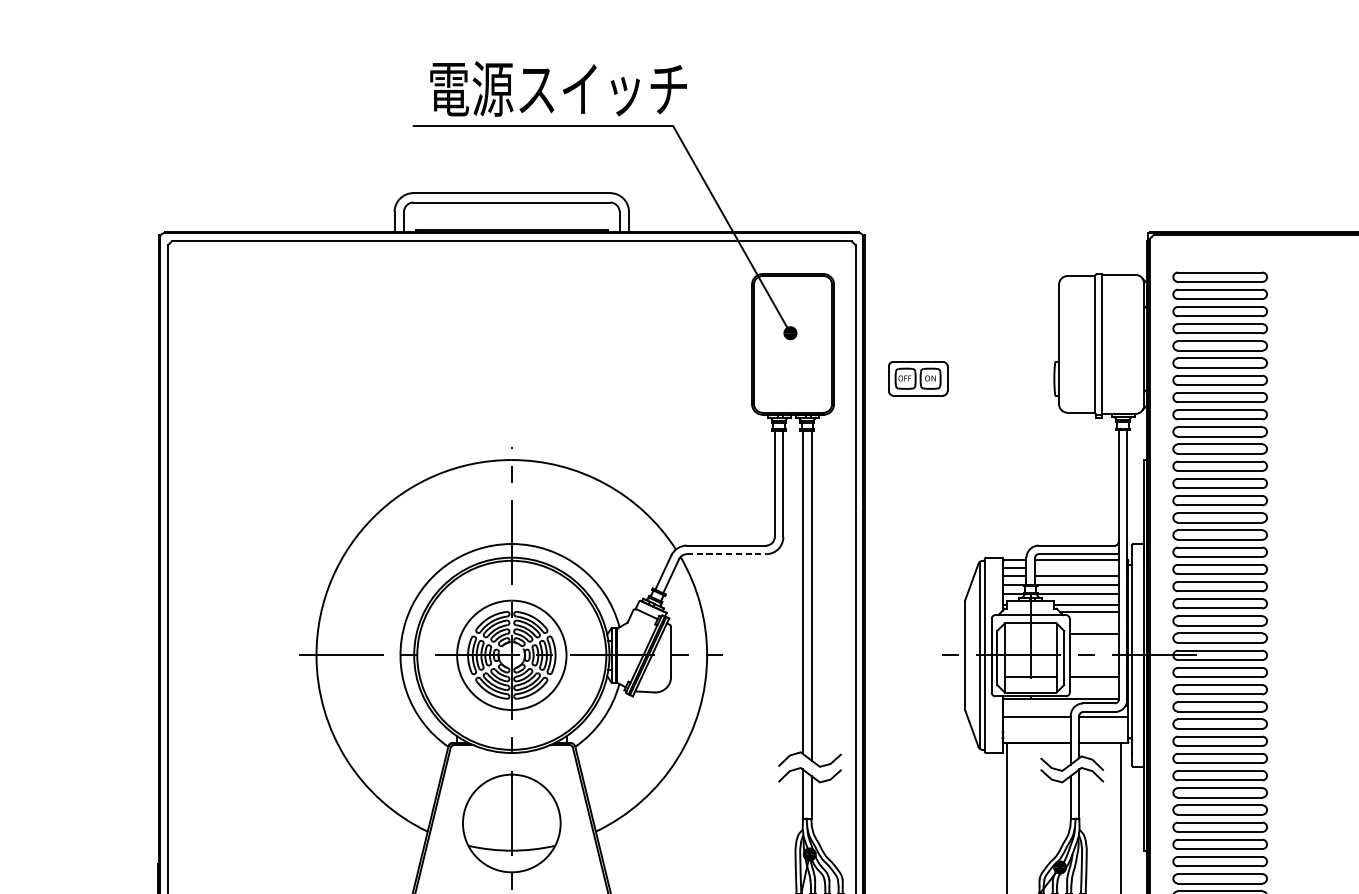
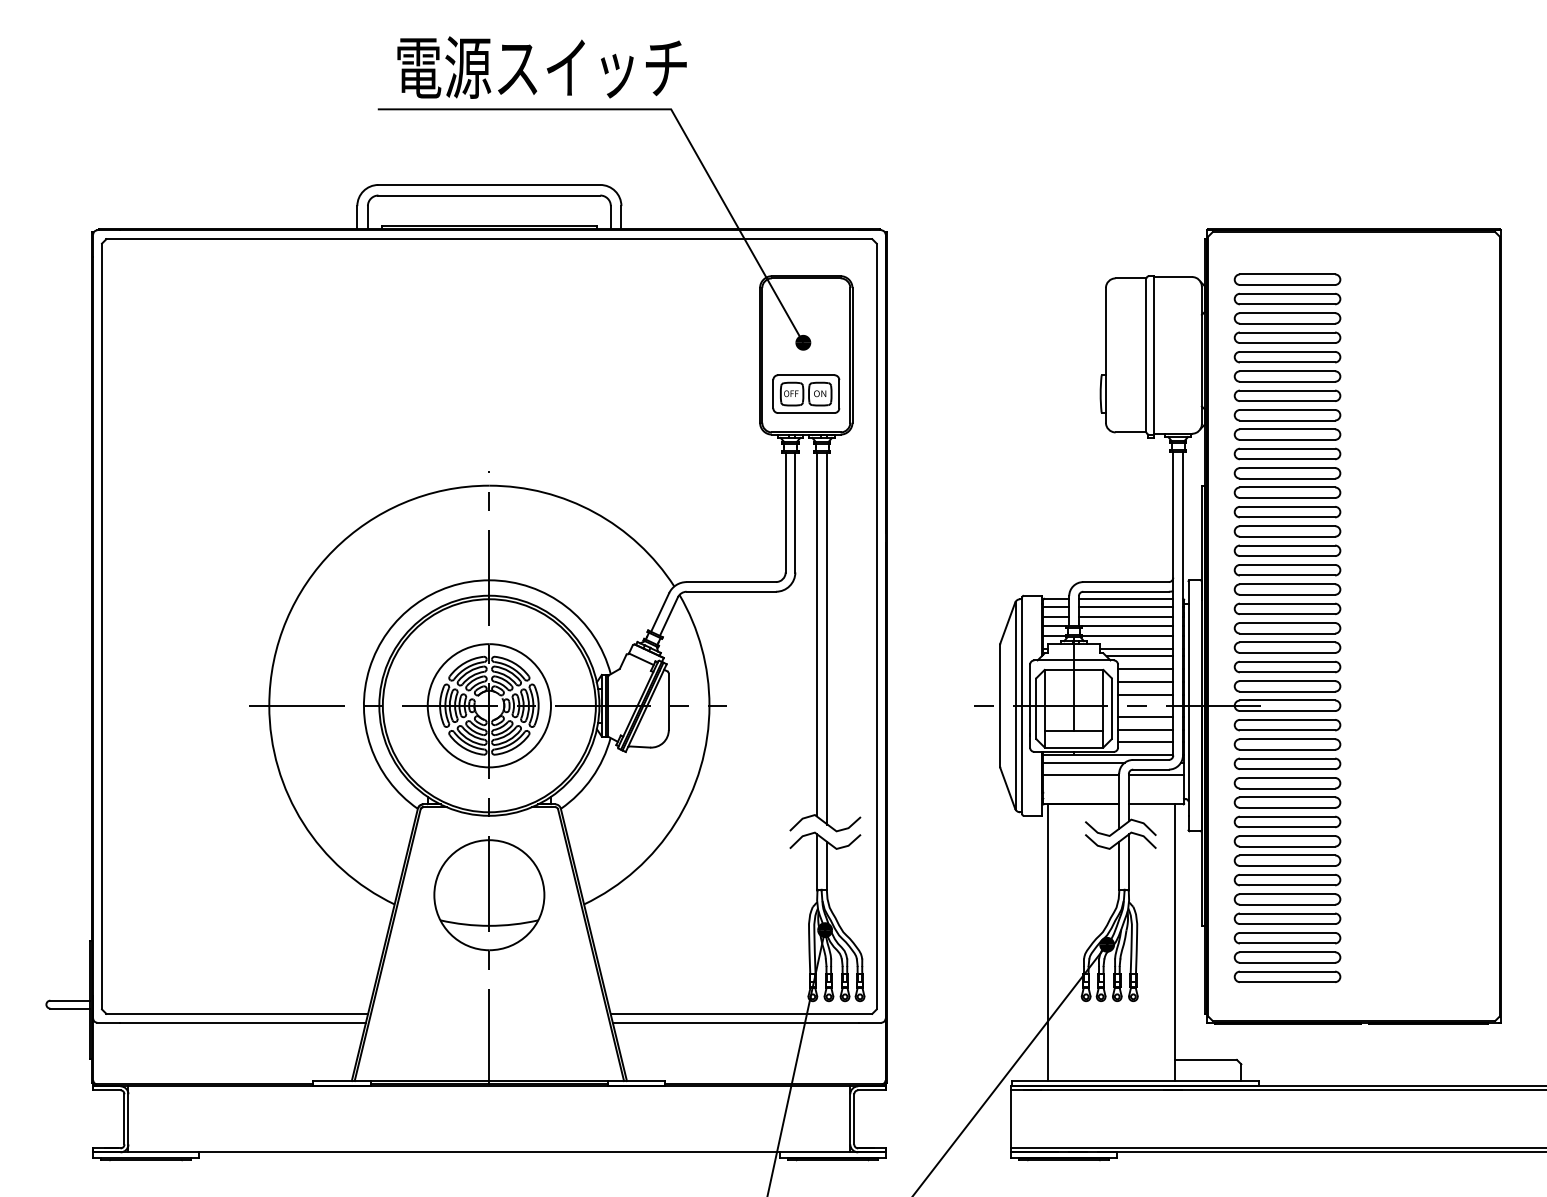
part: (918, 378) -> (806, 393), moved
line: (726, 553) -> (731, 591), dashed -> solid
line: (1076, 567) -> (1125, 606), added
line: (1094, 623) -> (1145, 669), added
line: (1094, 645) -> (1145, 694), added
line: (1094, 664) -> (1145, 716), added
line: (1094, 687) -> (1145, 742), added
line: (1039, 705) -> (1083, 762), added

